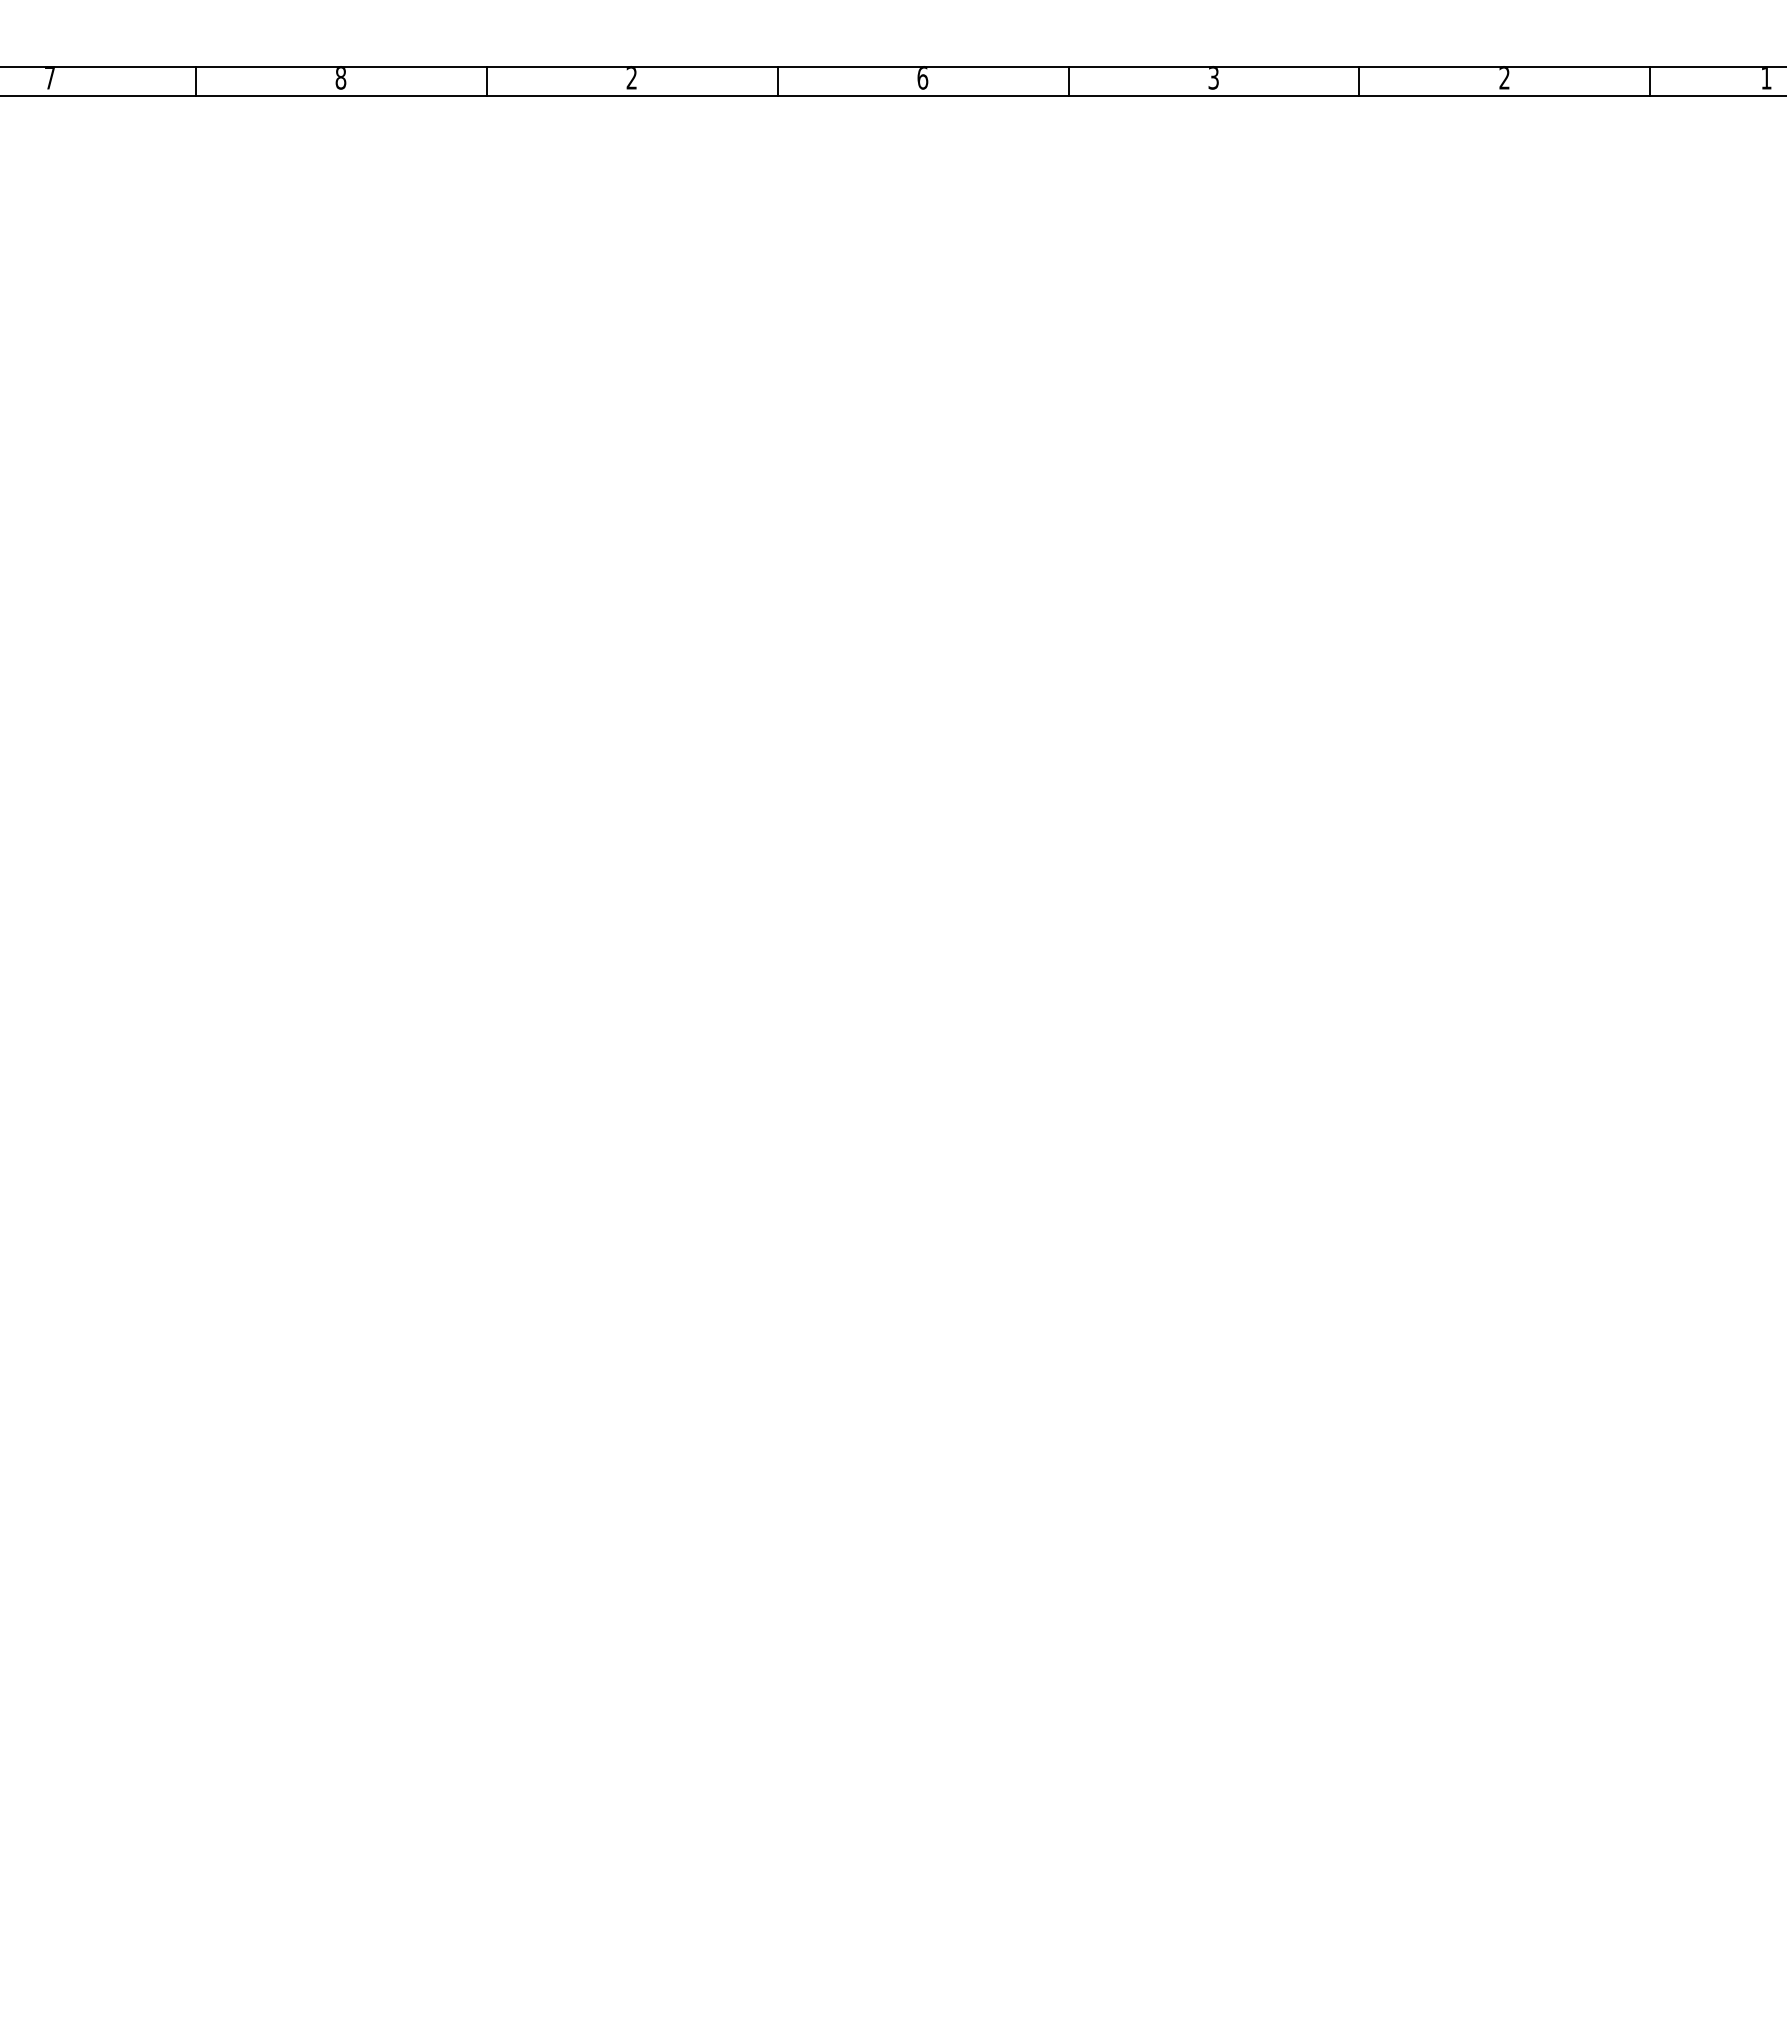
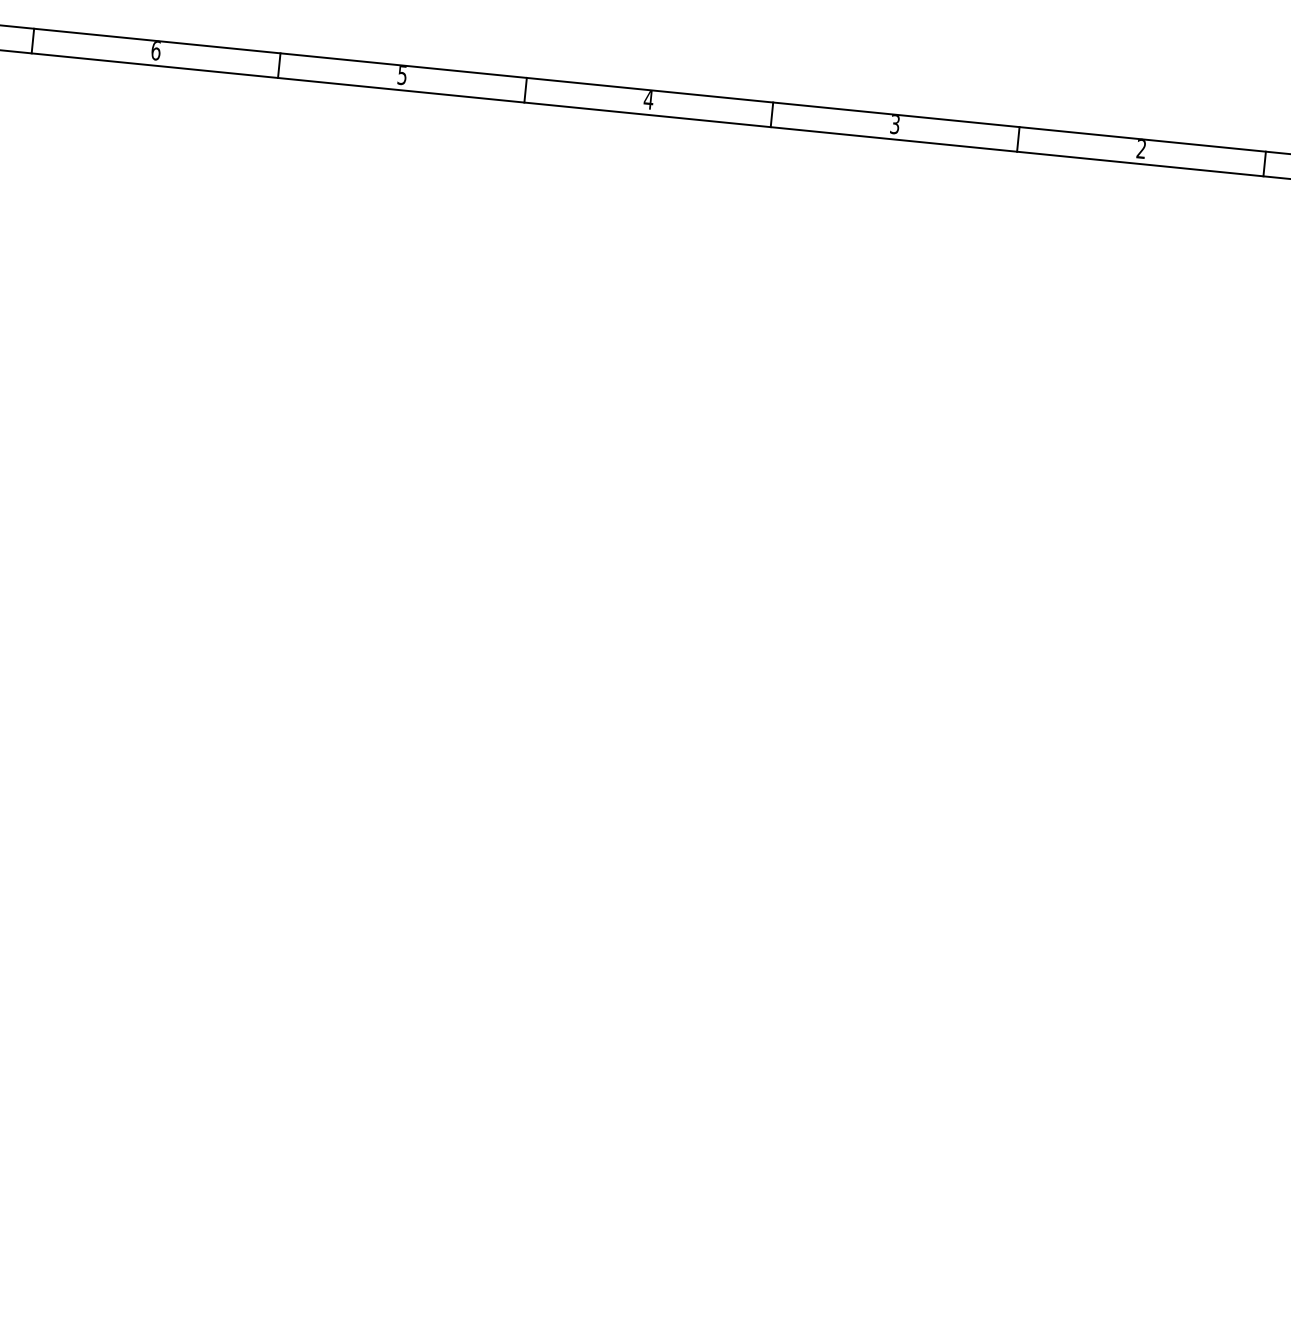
text: (340, 78) -> (155, 50), 8 -> 6
text: (631, 78) -> (402, 75), 2 -> 5
text: (922, 78) -> (648, 100), 6 -> 4

